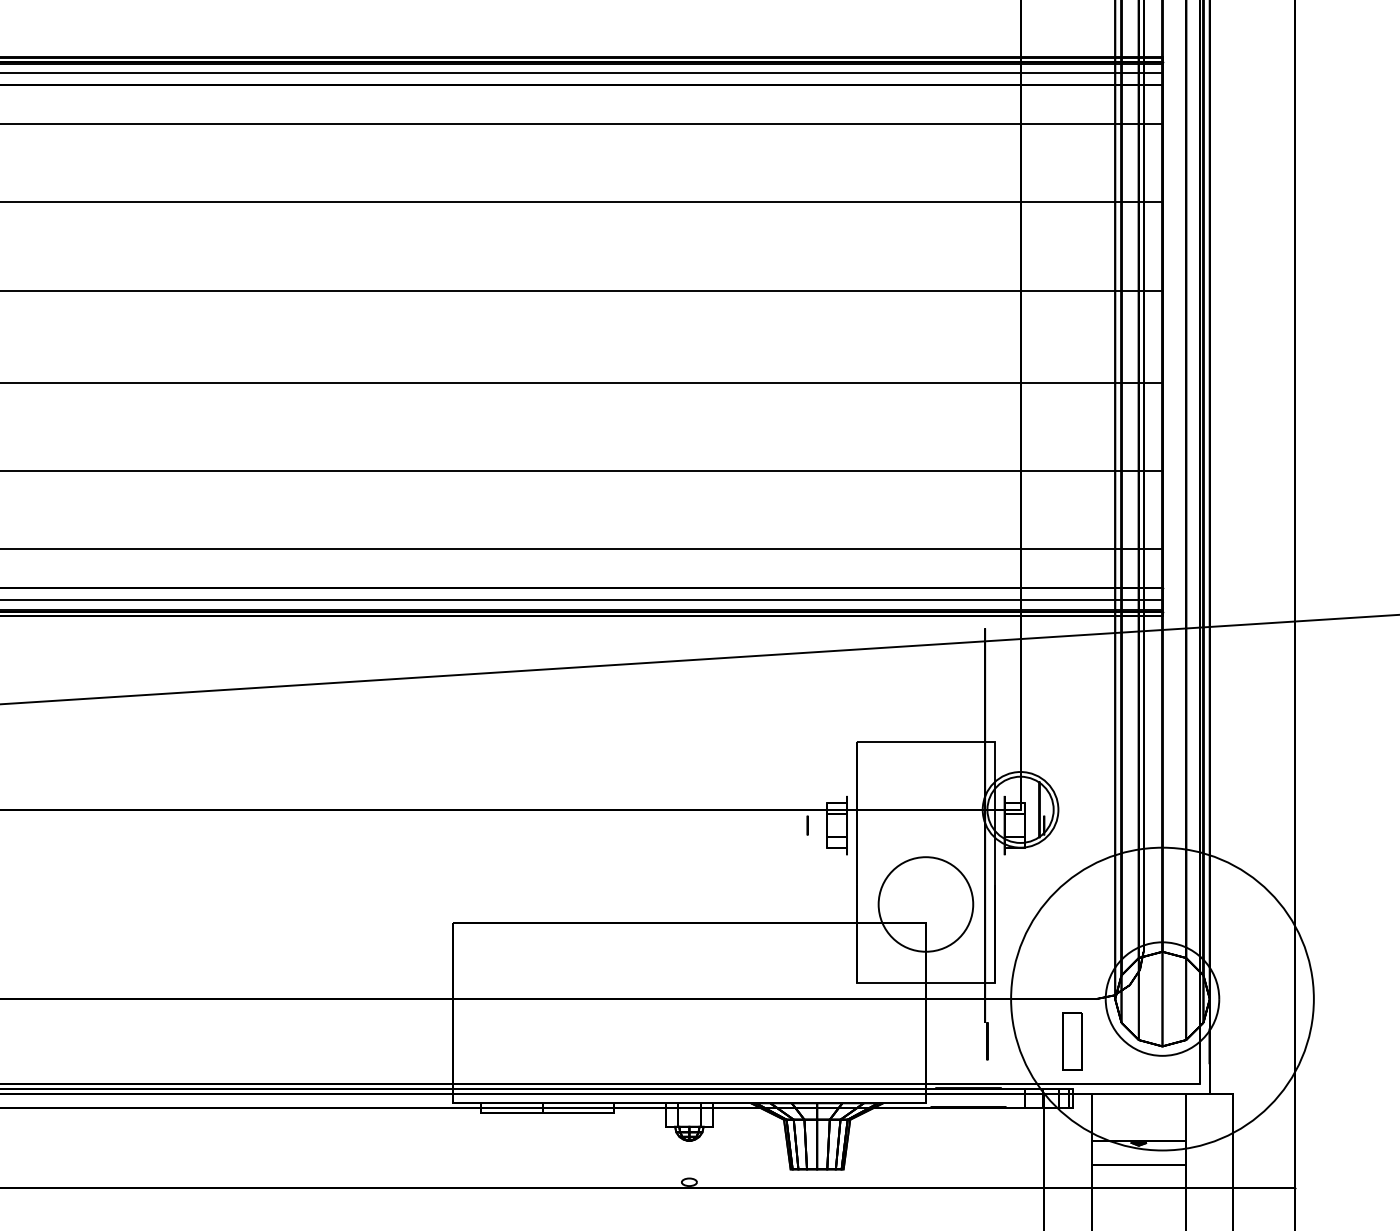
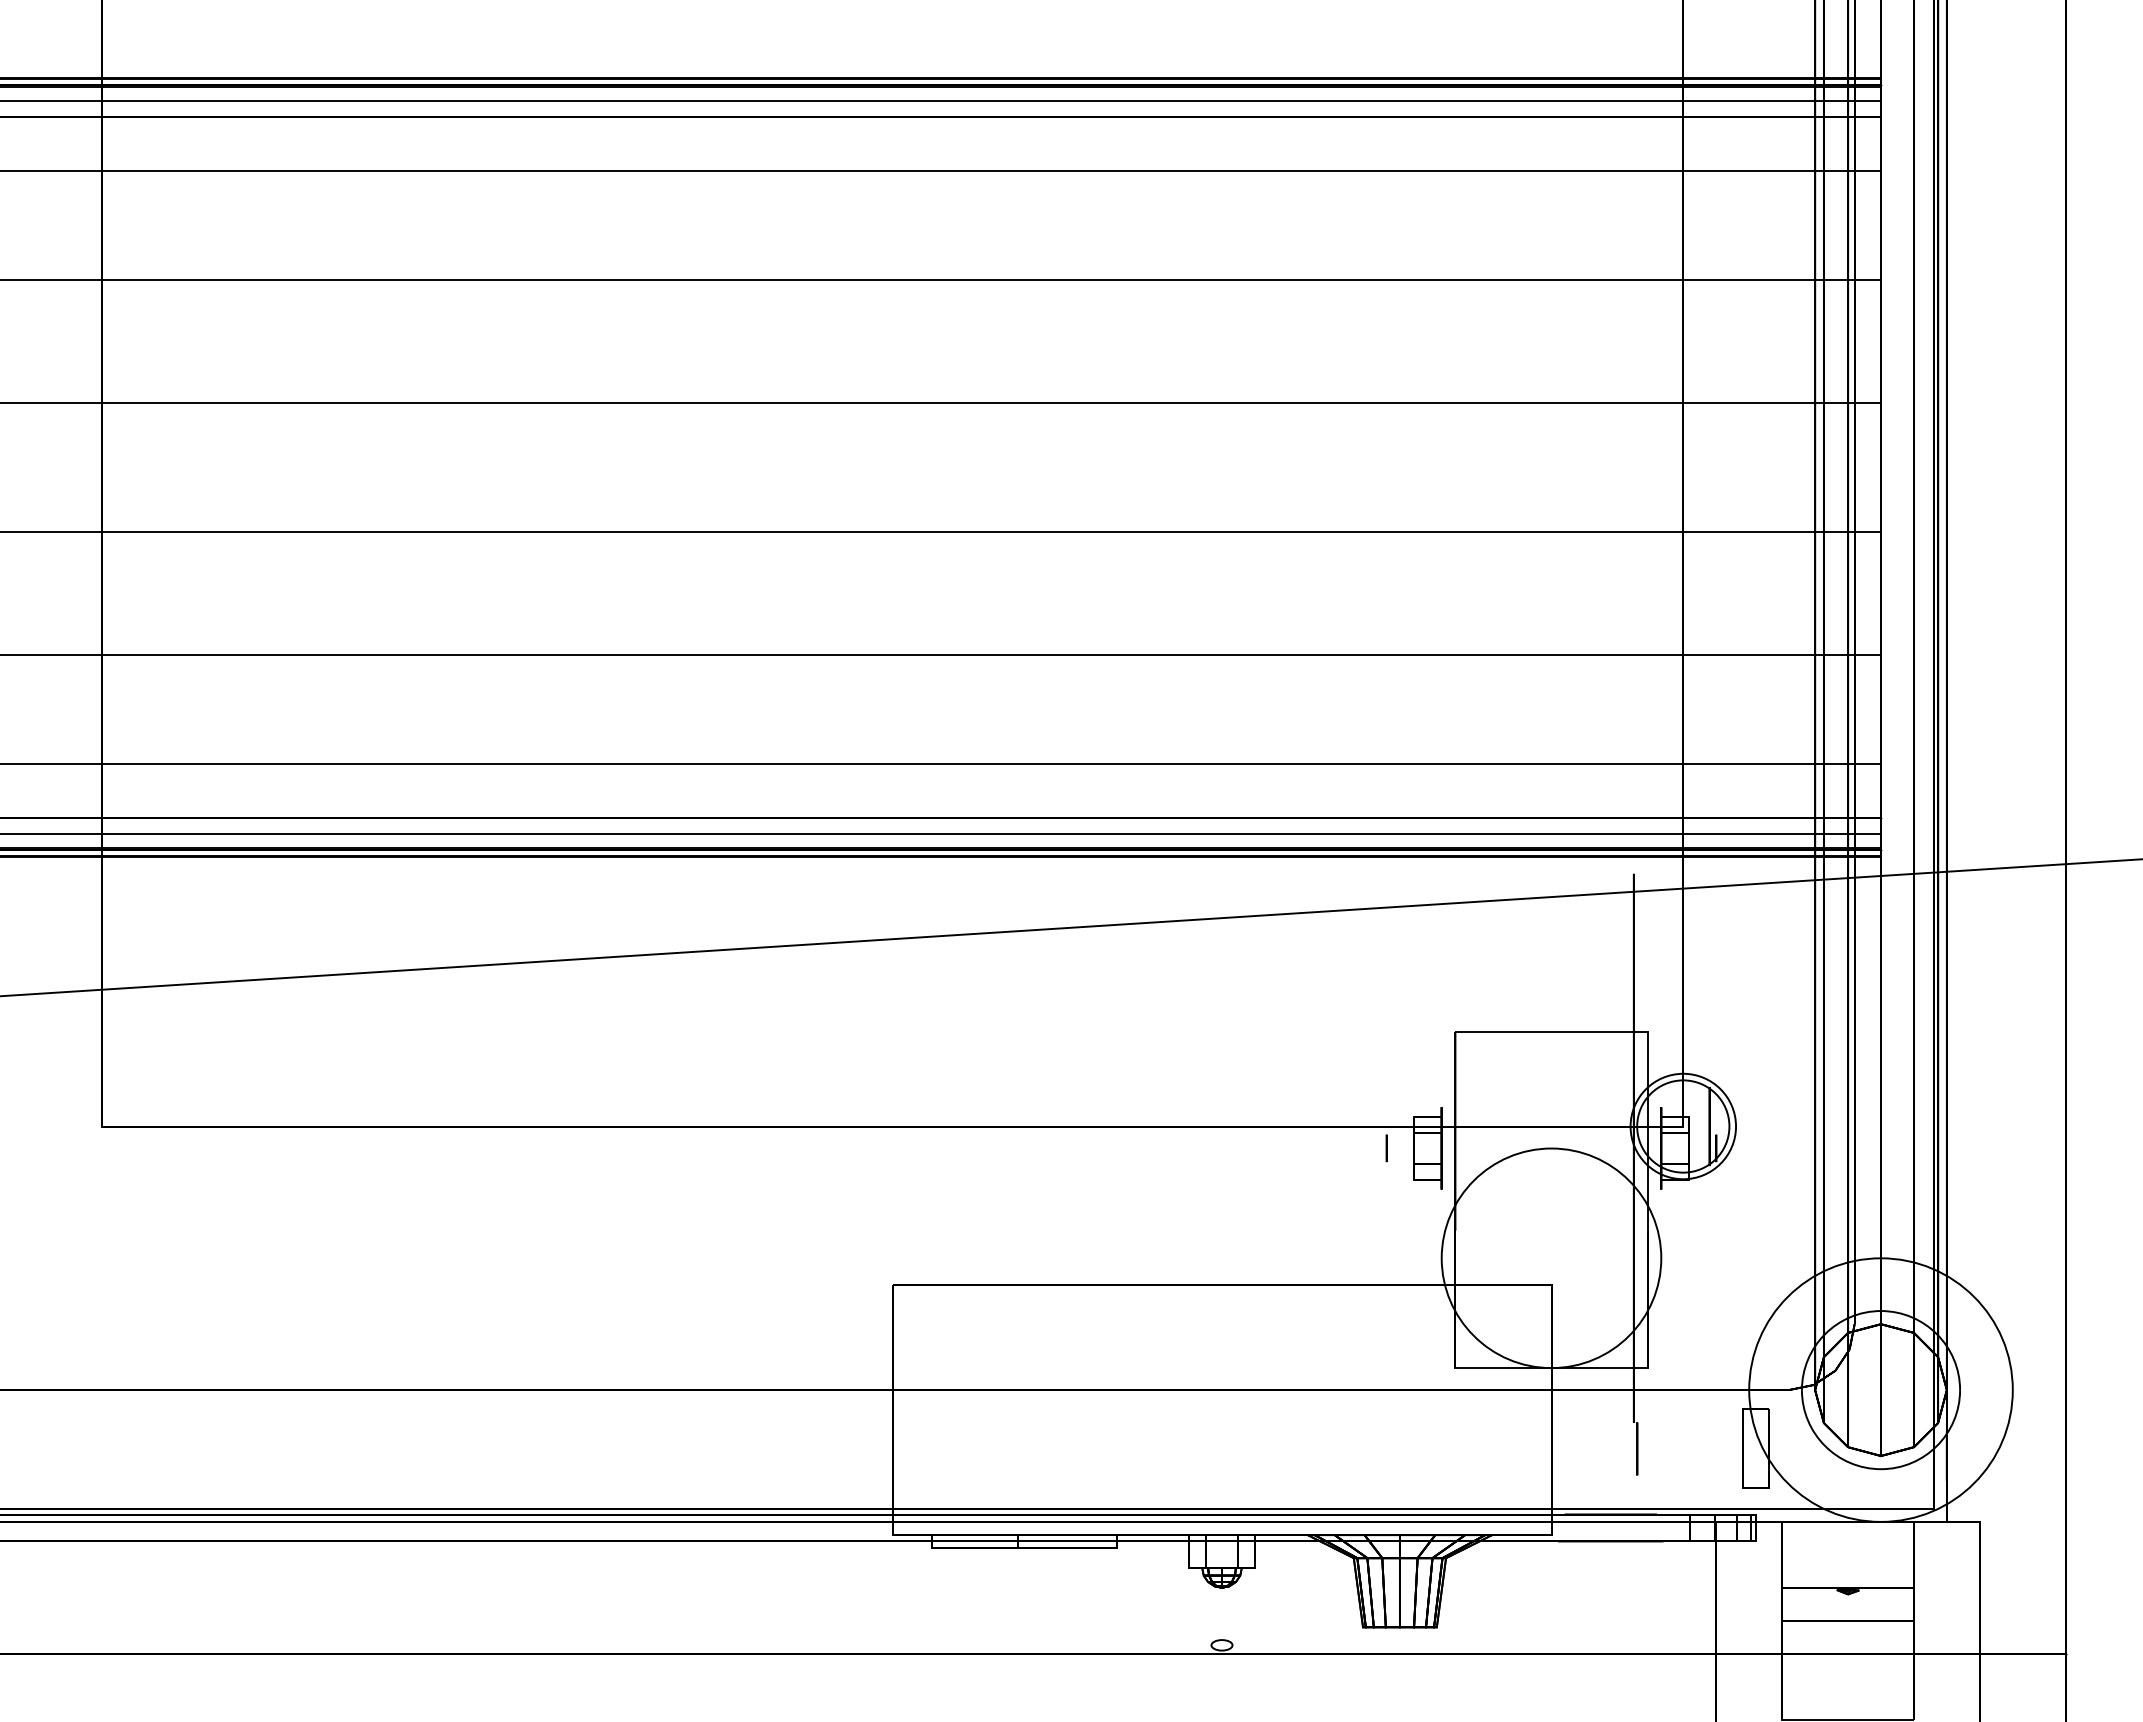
circle: (925, 904) -> (1551, 1258), size x1.67
circle: (1162, 998) -> (1880, 1389), size x0.62

